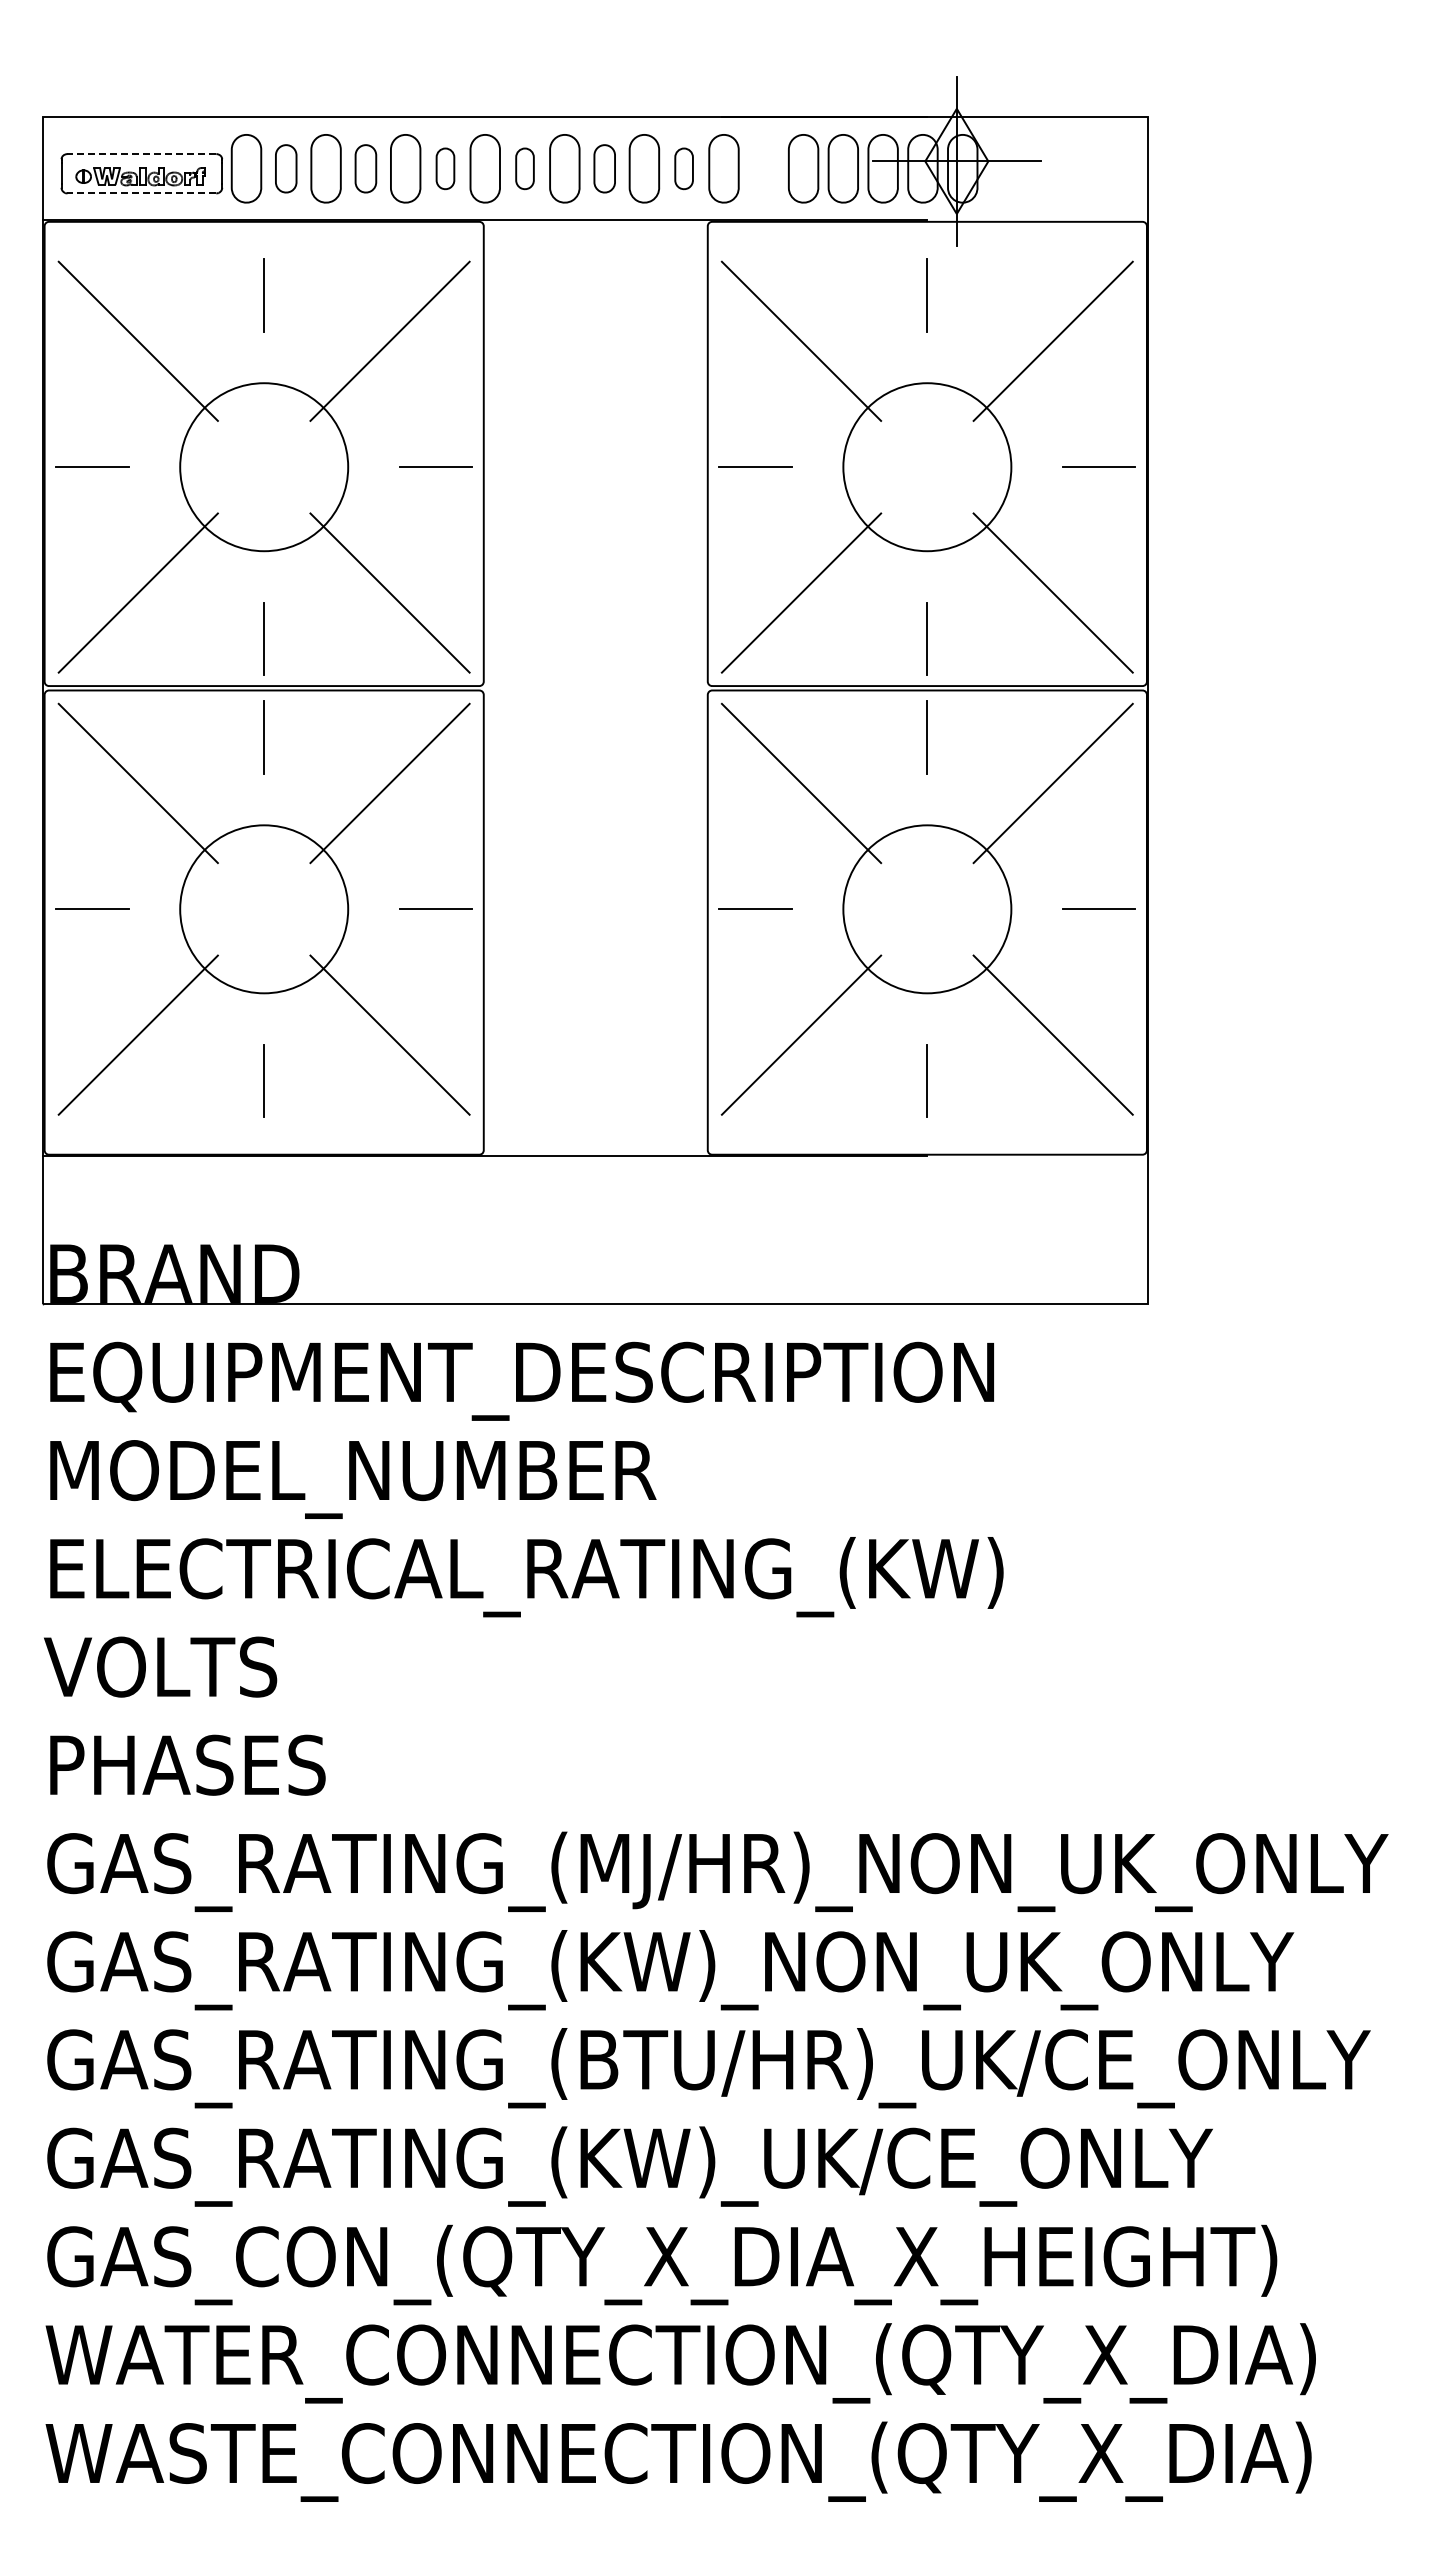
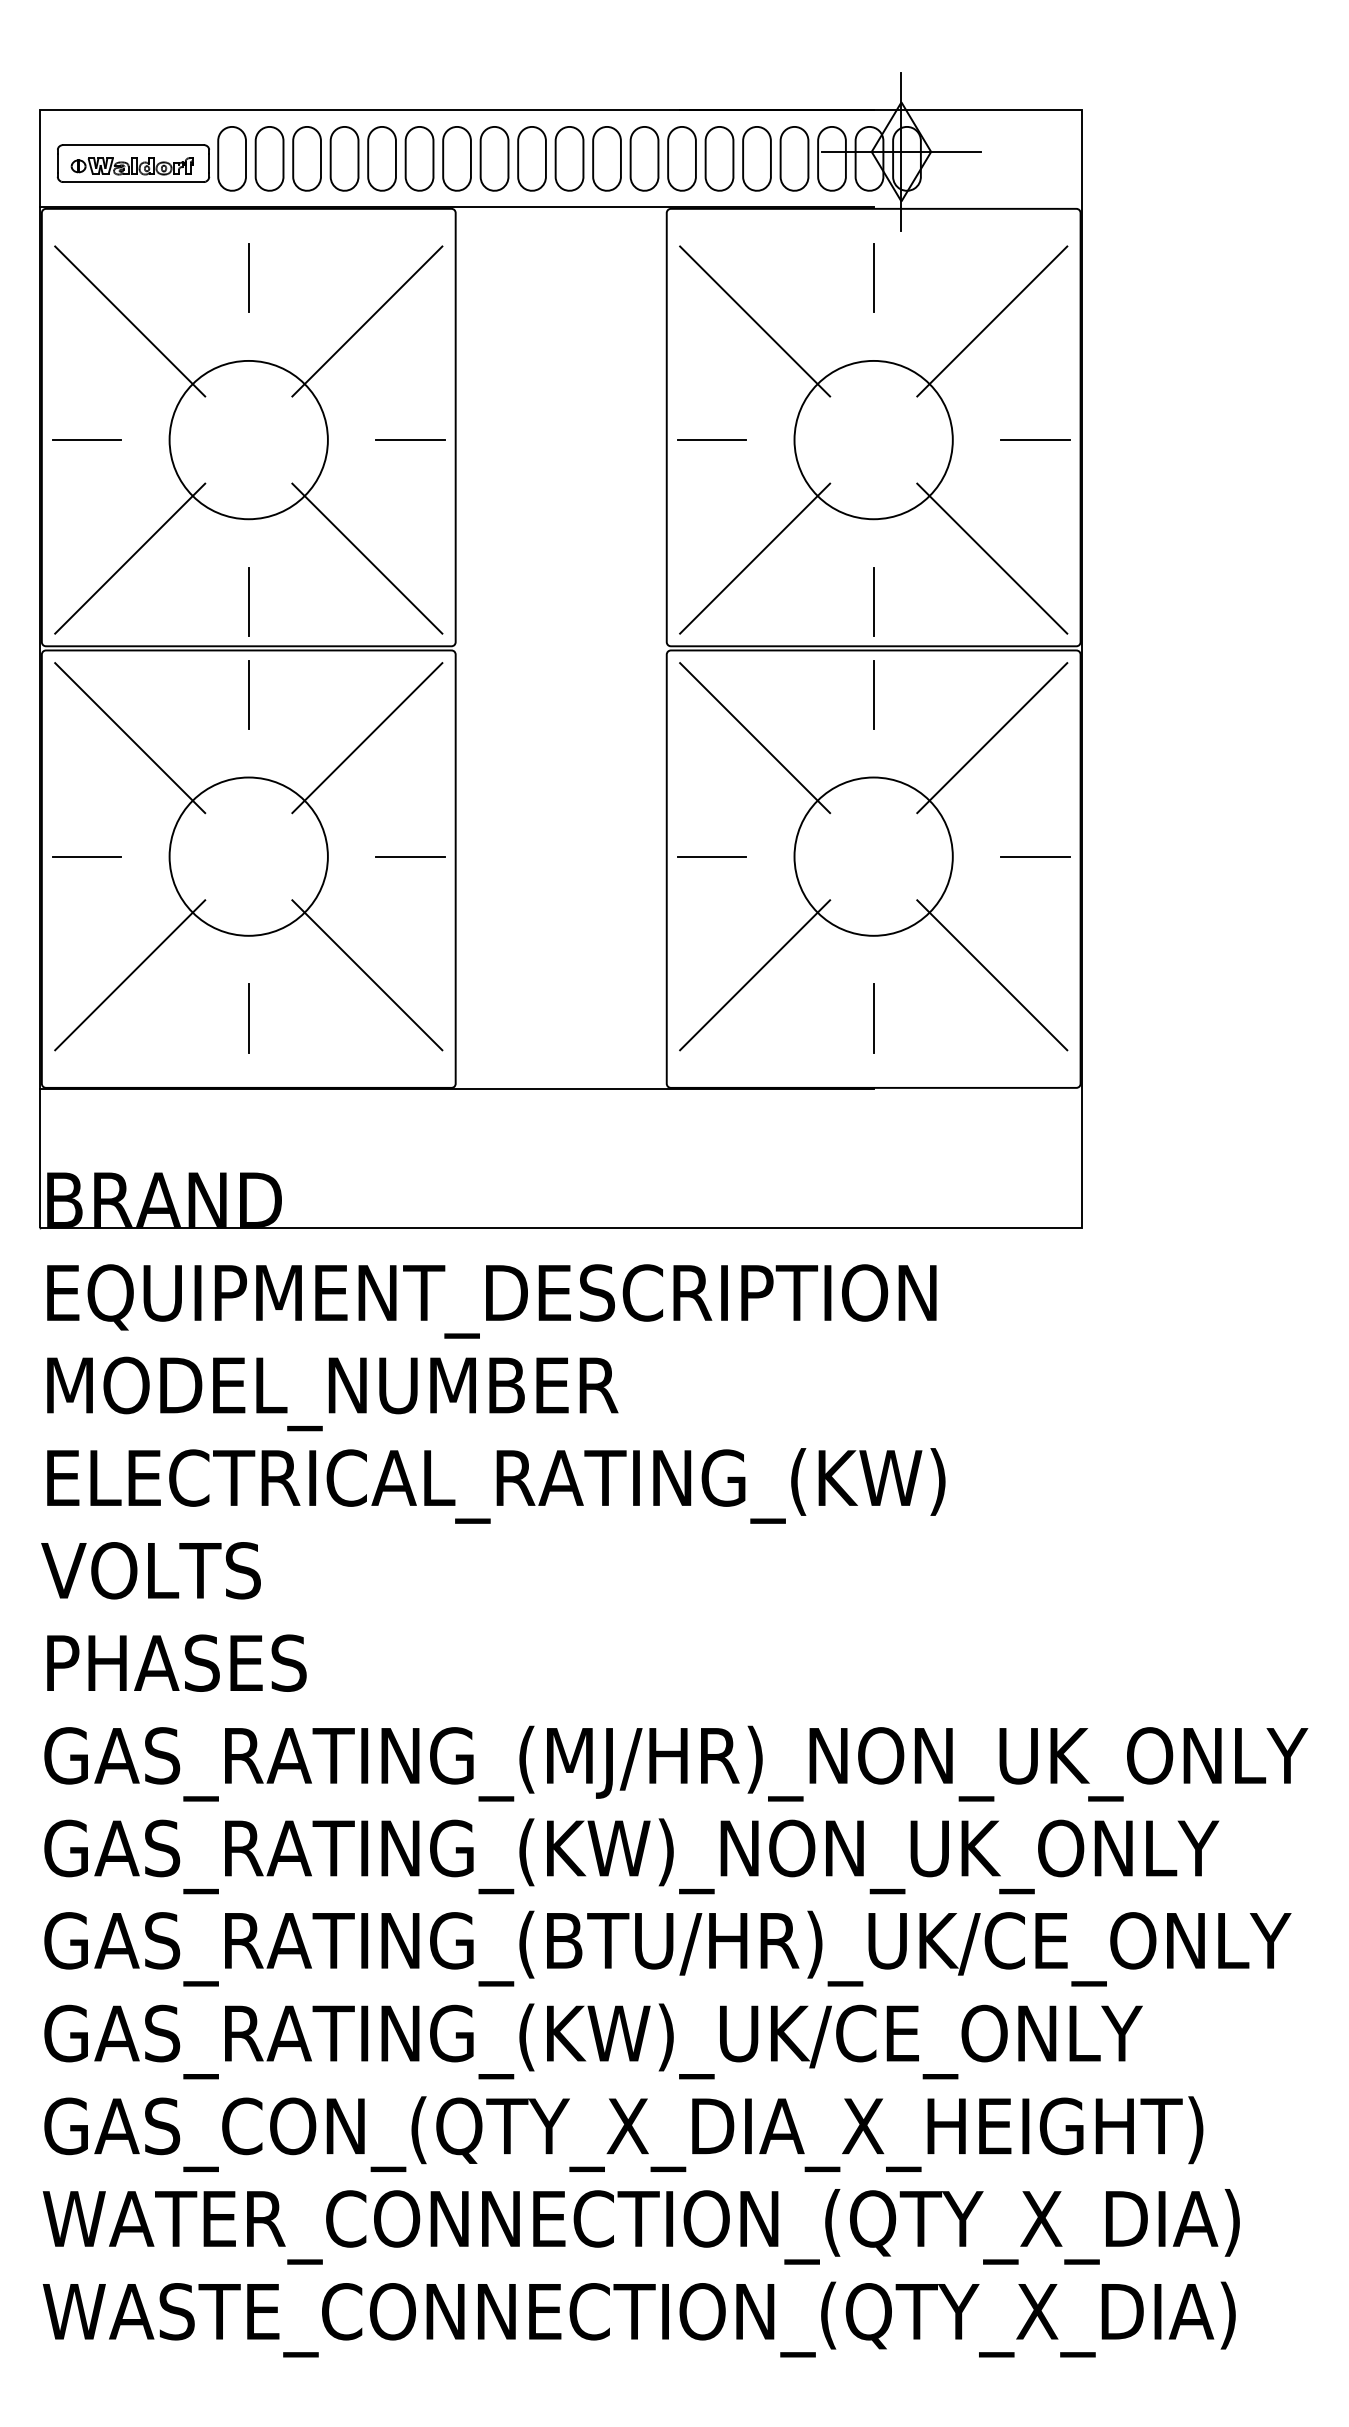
line: (141, 154) -> (133, 145), dashed -> solid
part: (285, 168) -> (268, 158), size x1.43
part: (365, 168) -> (344, 158), size x1.43
part: (445, 168) -> (419, 158), size x1.67
part: (524, 168) -> (494, 158), size x1.67
part: (604, 168) -> (569, 158), size x1.43
part: (683, 168) -> (643, 158), size x1.67
part: (763, 168) -> (719, 158), added
line: (141, 193) -> (133, 182), dashed -> solid

